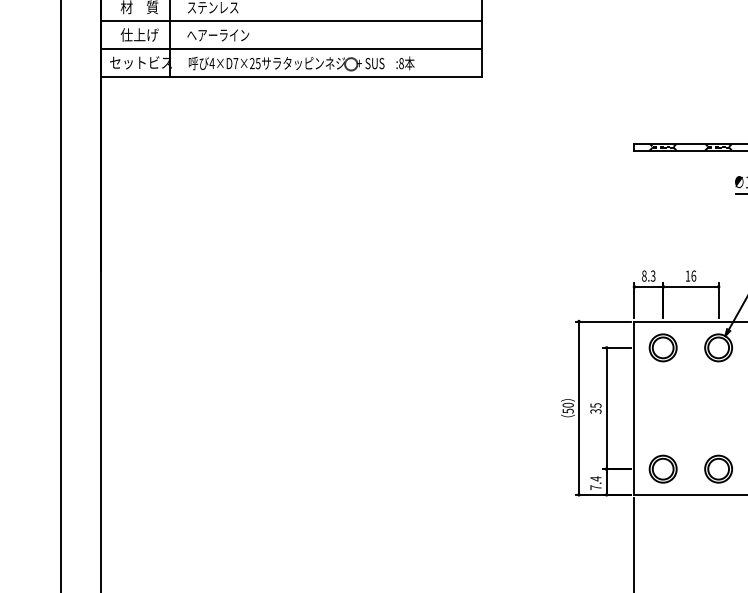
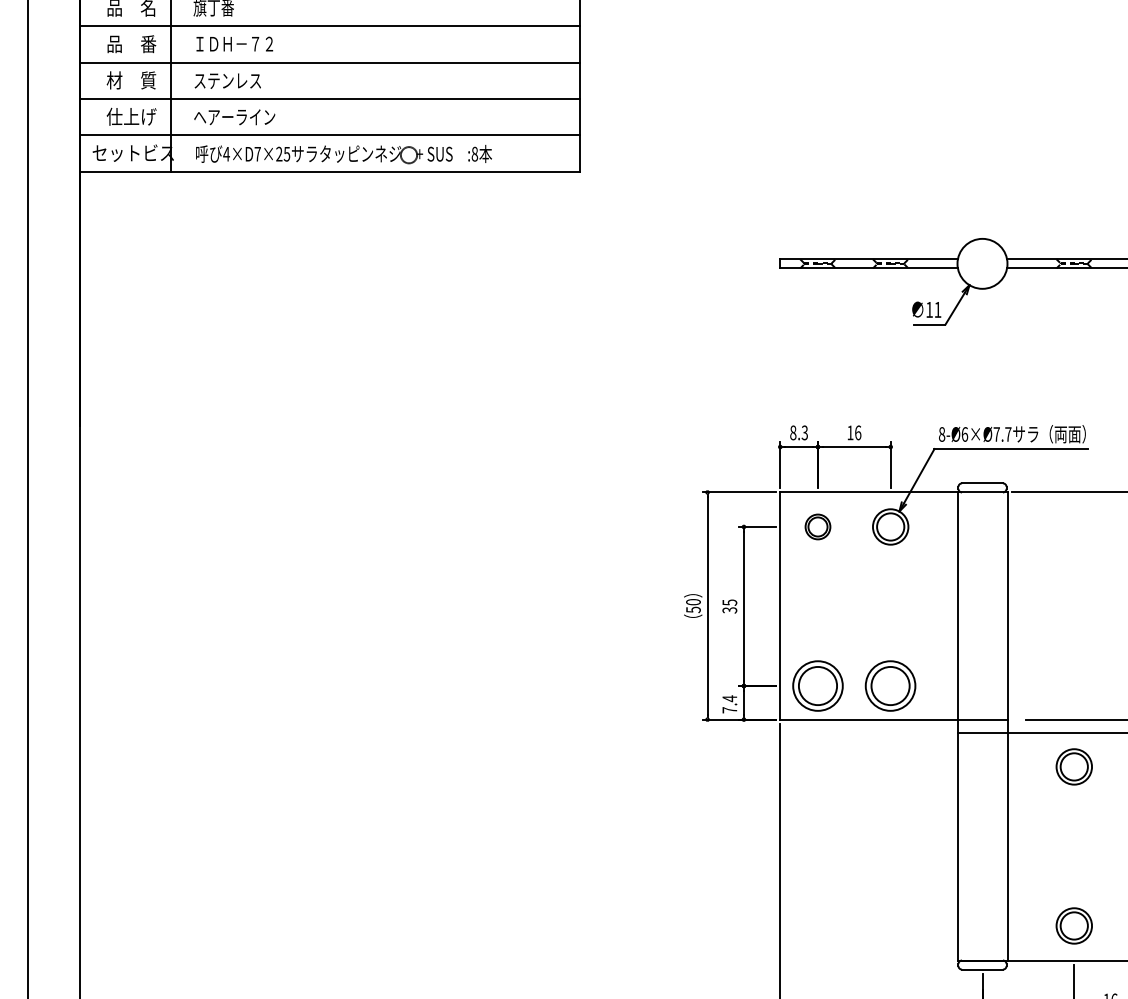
part: (662, 347) -> (817, 526), size x0.7
part: (662, 468) -> (817, 685), size x1.4
part: (718, 468) -> (890, 685), size x1.4

